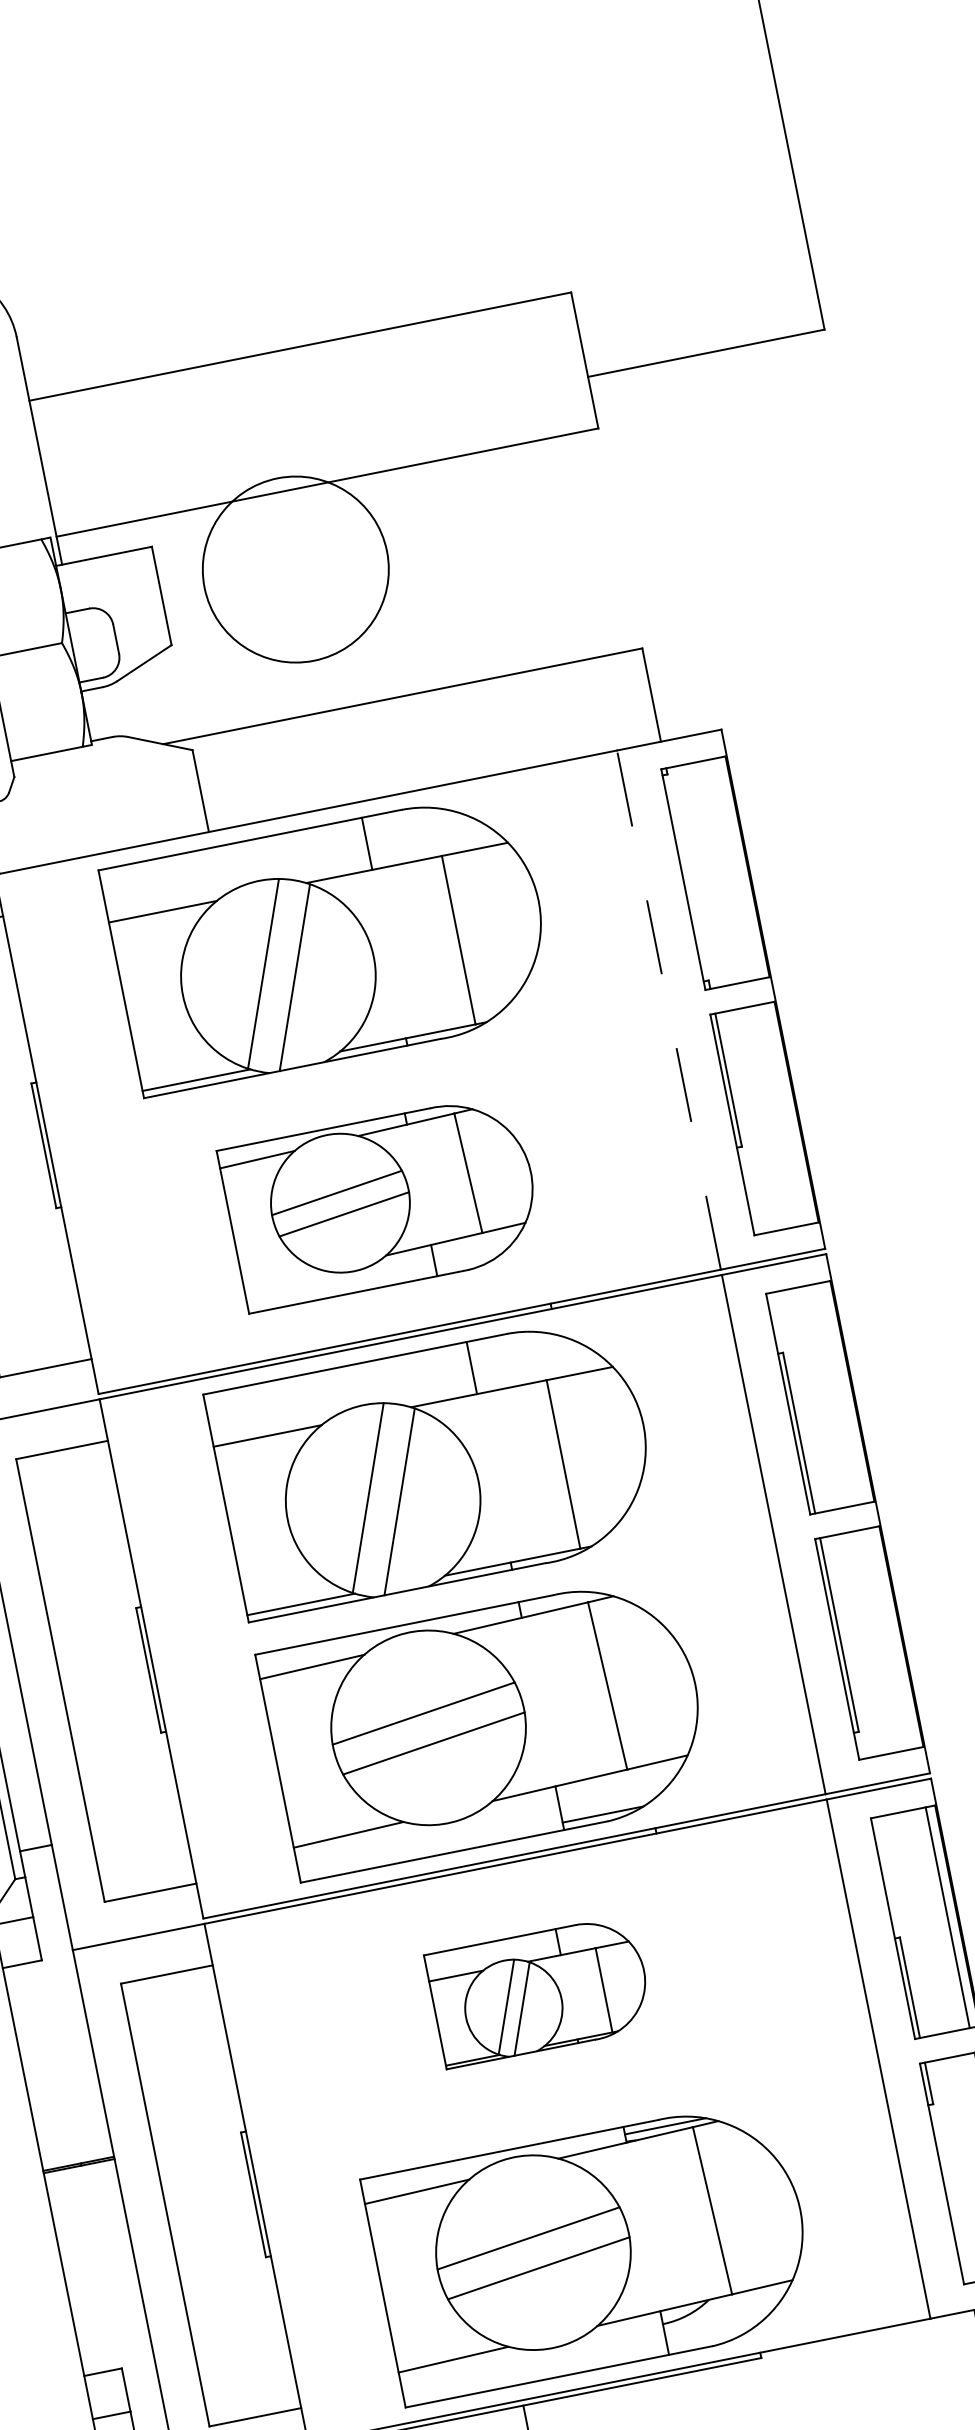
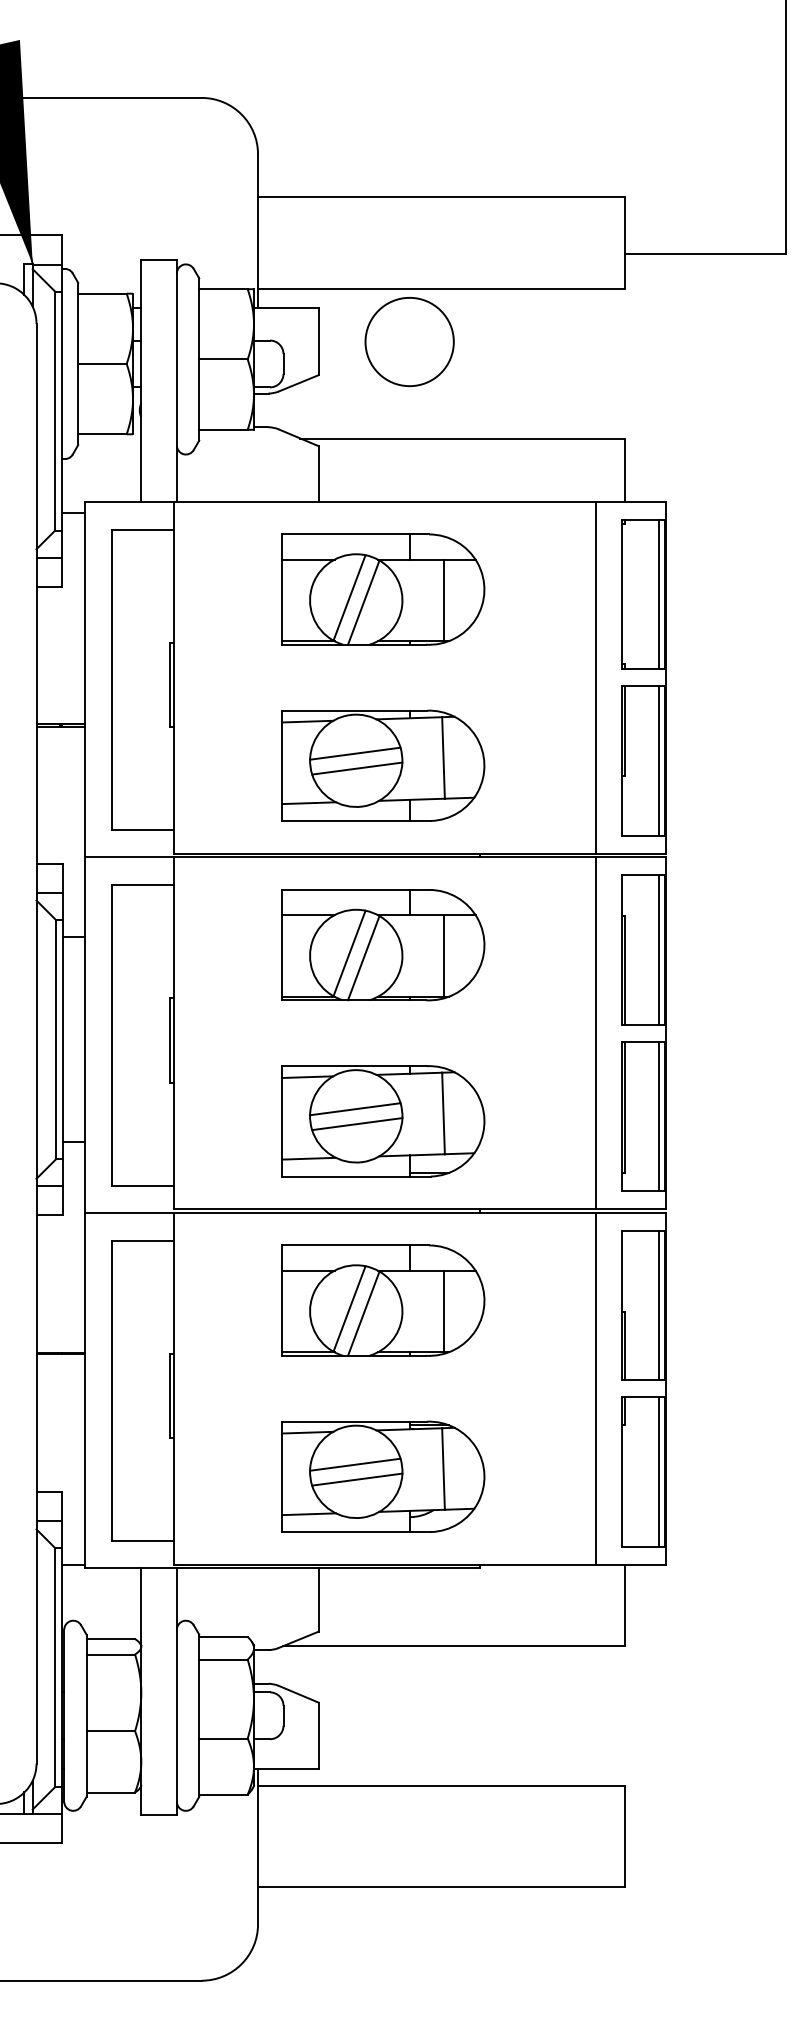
circle: (295, 568) -> (409, 341), size x0.71
line: (738, 868) -> (659, 594), added
part: (330, 942) -> (383, 589), size x0.71
line: (668, 1009) -> (595, 677), dashed -> solid
line: (787, 1113) -> (659, 760), added
line: (282, 1280) -> (308, 803), added
line: (843, 1392) -> (659, 949), added
part: (435, 1467) -> (383, 945), size x0.71
line: (892, 1638) -> (659, 1116), added
part: (486, 1727) -> (383, 1121), size x0.71
part: (539, 1991) -> (383, 1300), size x1.43
part: (591, 2251) -> (383, 1476), size x0.71

